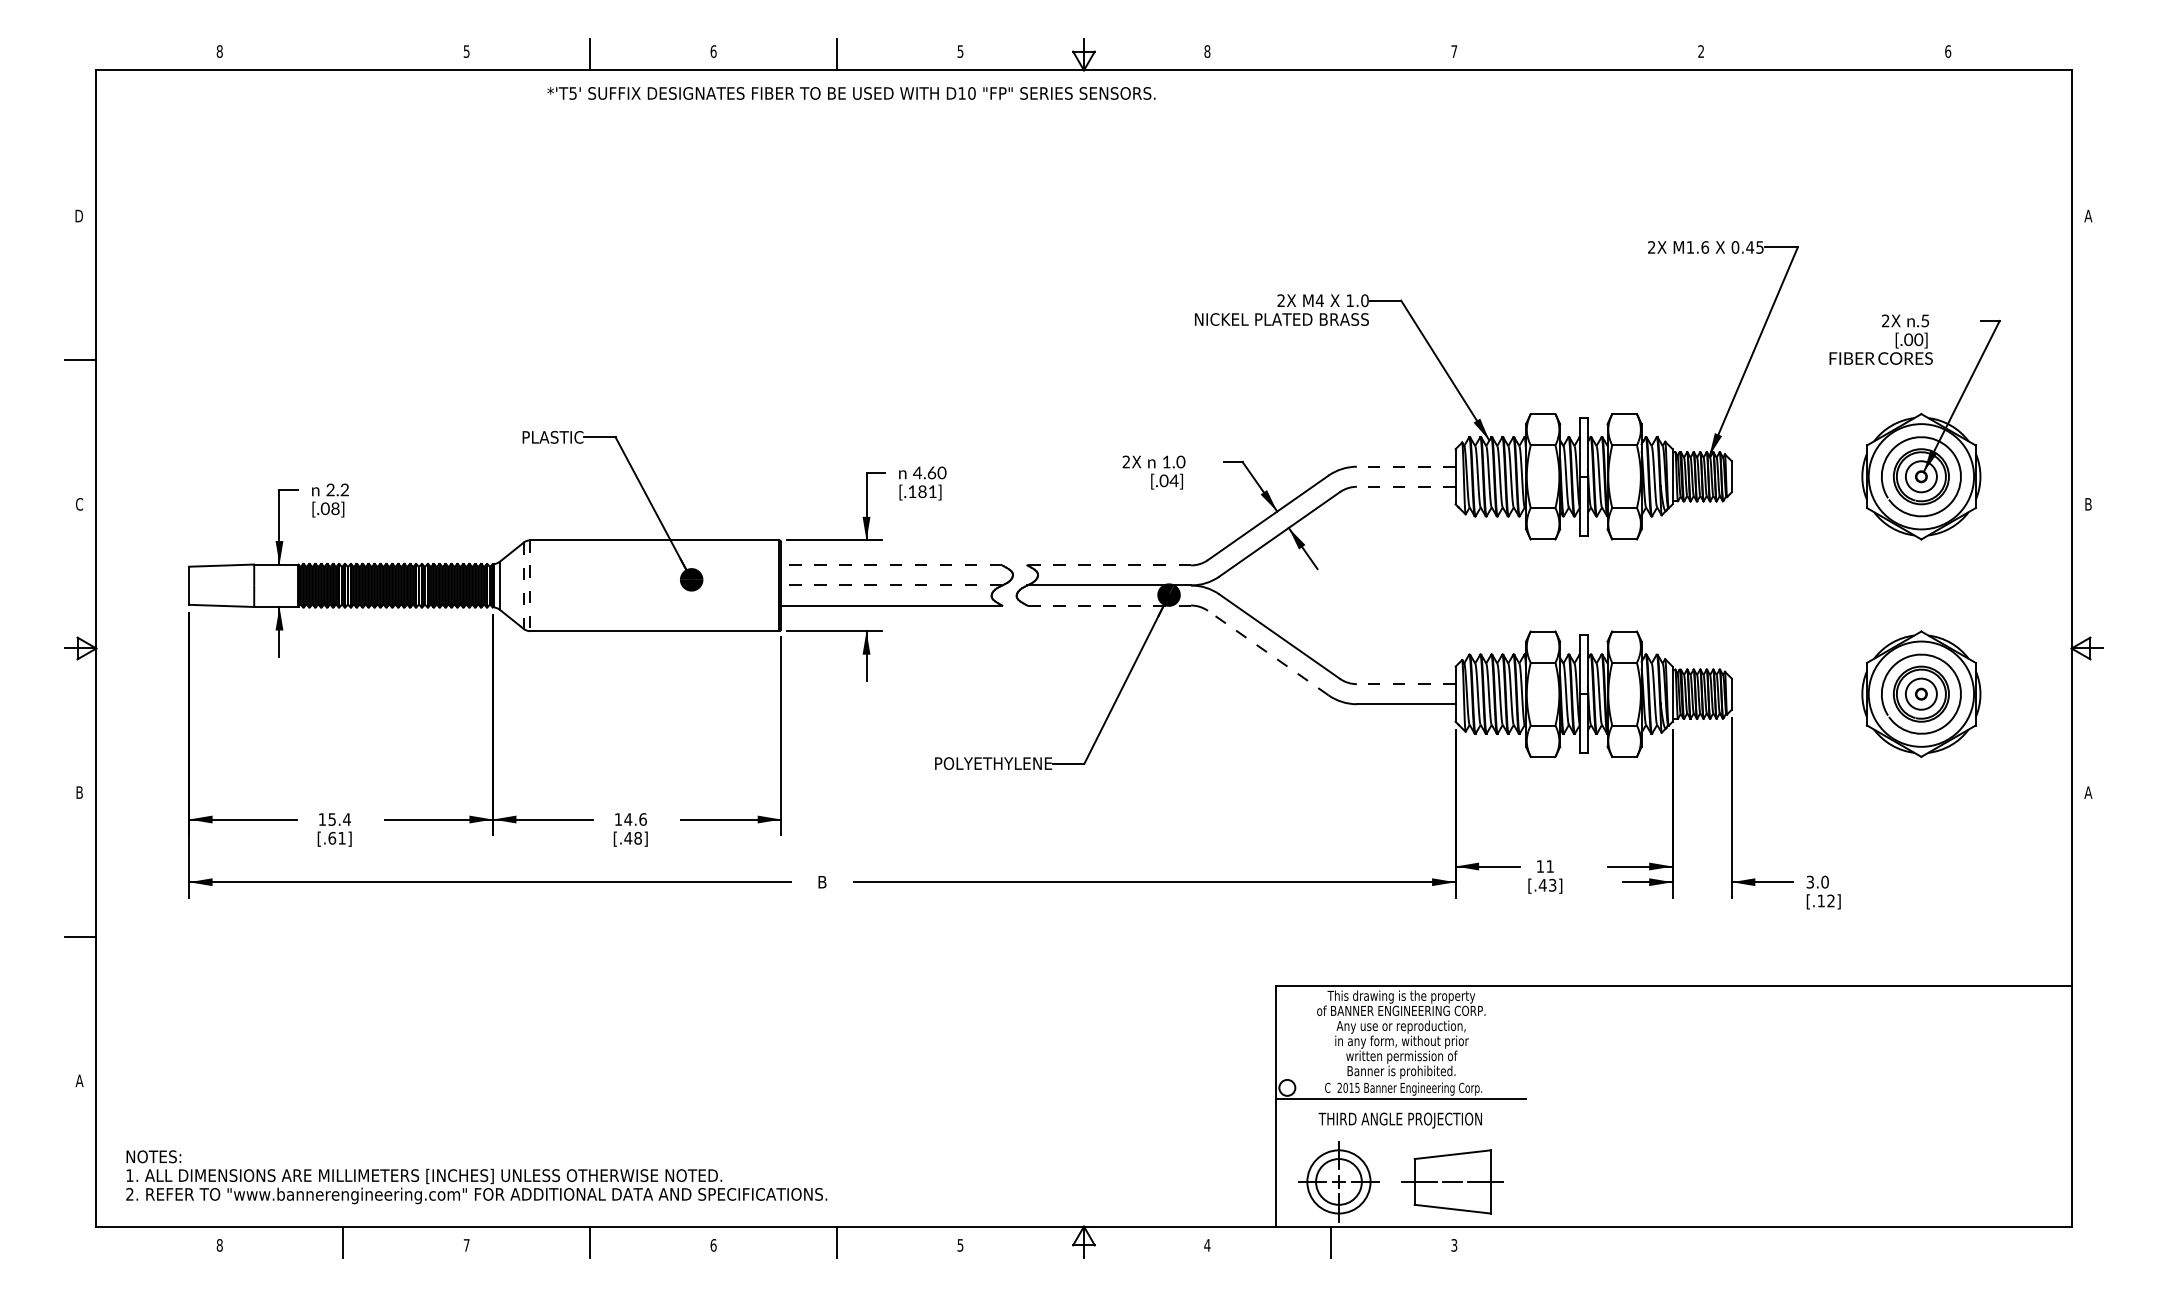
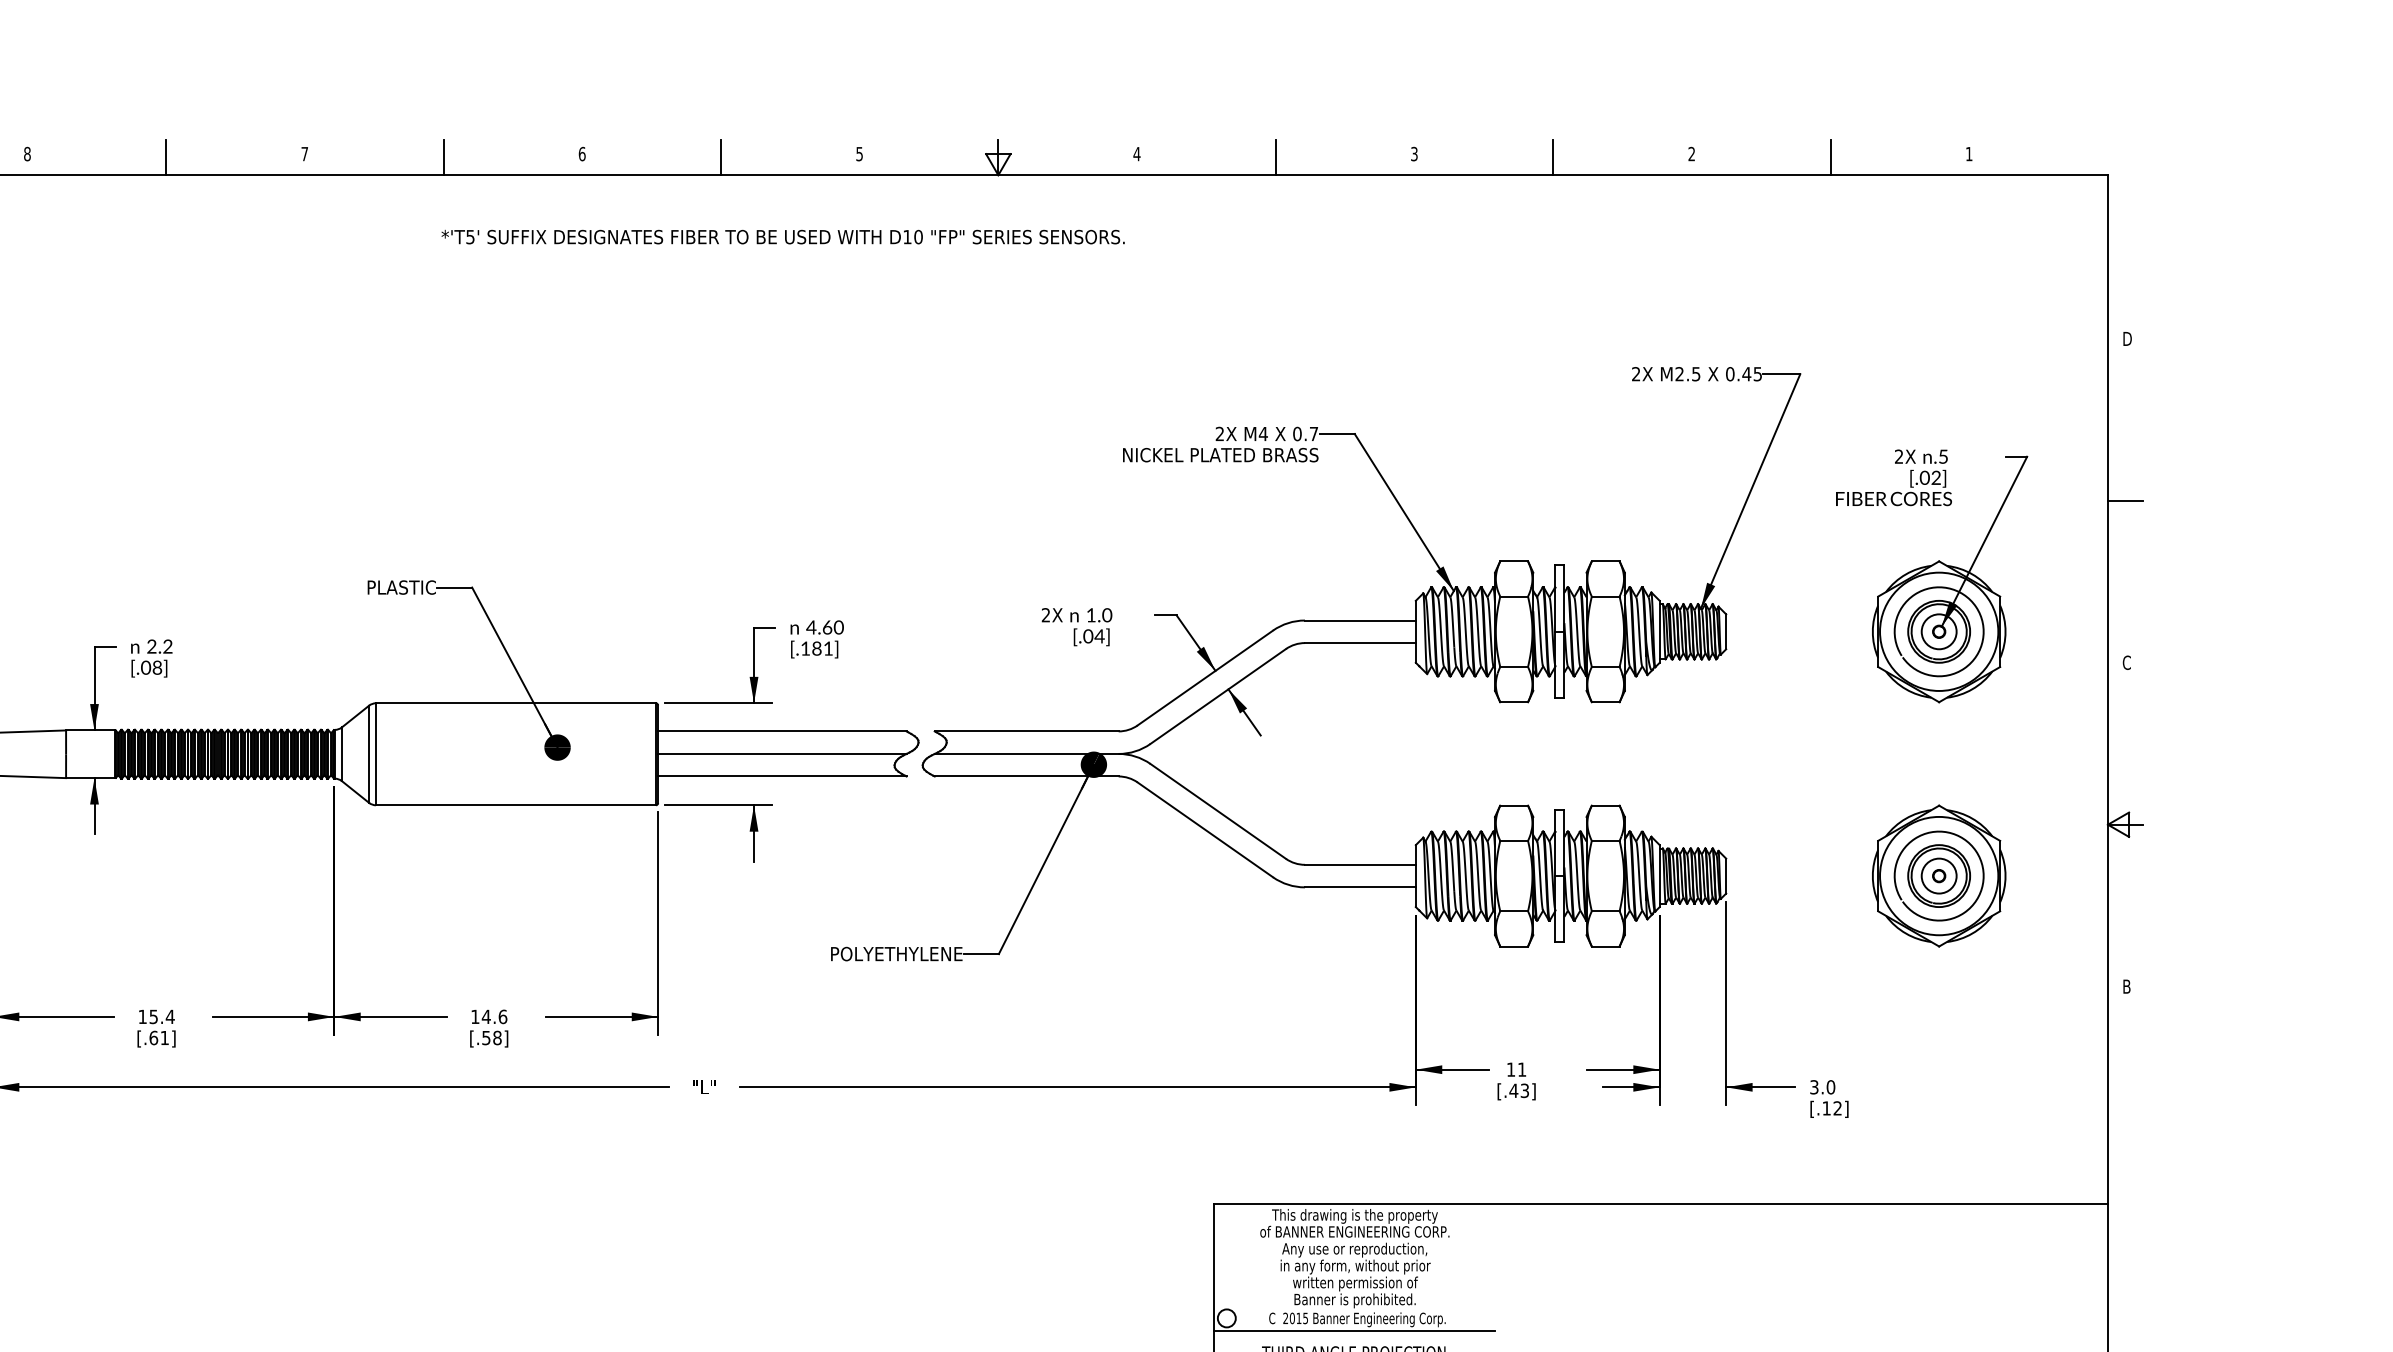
text: (466, 51) -> (304, 154), 5 -> 7
text: (1207, 51) -> (1137, 154), 8 -> 4
text: (1454, 51) -> (1414, 154), 7 -> 3
text: (1948, 51) -> (1969, 154), 6 -> 1
line: (343, 54) -> (166, 157), added
line: (1330, 54) -> (1275, 157), added
line: (1577, 54) -> (1552, 157), added
line: (1824, 54) -> (1830, 157), added
text: (851, 93) -> (783, 237), moved
text: (2088, 215) -> (2126, 338), A -> D
text: (1697, 247) -> (1687, 374), M1.6 -> M2.5
text: (1357, 300) -> (1305, 433), 1.0 -> 0.7
text: (1918, 339) -> (1935, 477), [.00] -> [.02]
line: (2086, 360) -> (2124, 501), added
line: (1405, 466) -> (1359, 620), dashed -> solid
line: (1405, 486) -> (1359, 642), dashed -> solid
text: (2088, 503) -> (2126, 661), B -> C
line: (891, 565) -> (782, 731), dashed -> solid
line: (1109, 565) -> (1027, 731), dashed -> solid
line: (891, 585) -> (782, 753), dashed -> solid
line: (523, 586) -> (368, 755), dashed -> solid
line: (530, 586) -> (376, 755), dashed -> solid
line: (1109, 605) -> (1027, 776), dashed -> solid
line: (1268, 653) -> (1205, 830), dashed -> solid
line: (1405, 684) -> (1359, 865), dashed -> solid
text: (2088, 792) -> (2126, 986), A -> B
text: (628, 838) -> (486, 1038), [.48] -> [.58]
text: (821, 882) -> (703, 1087), B -> "L"

